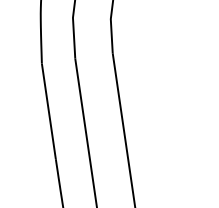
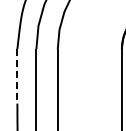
line: (49, 111) -> (17, 76), solid -> dashed

